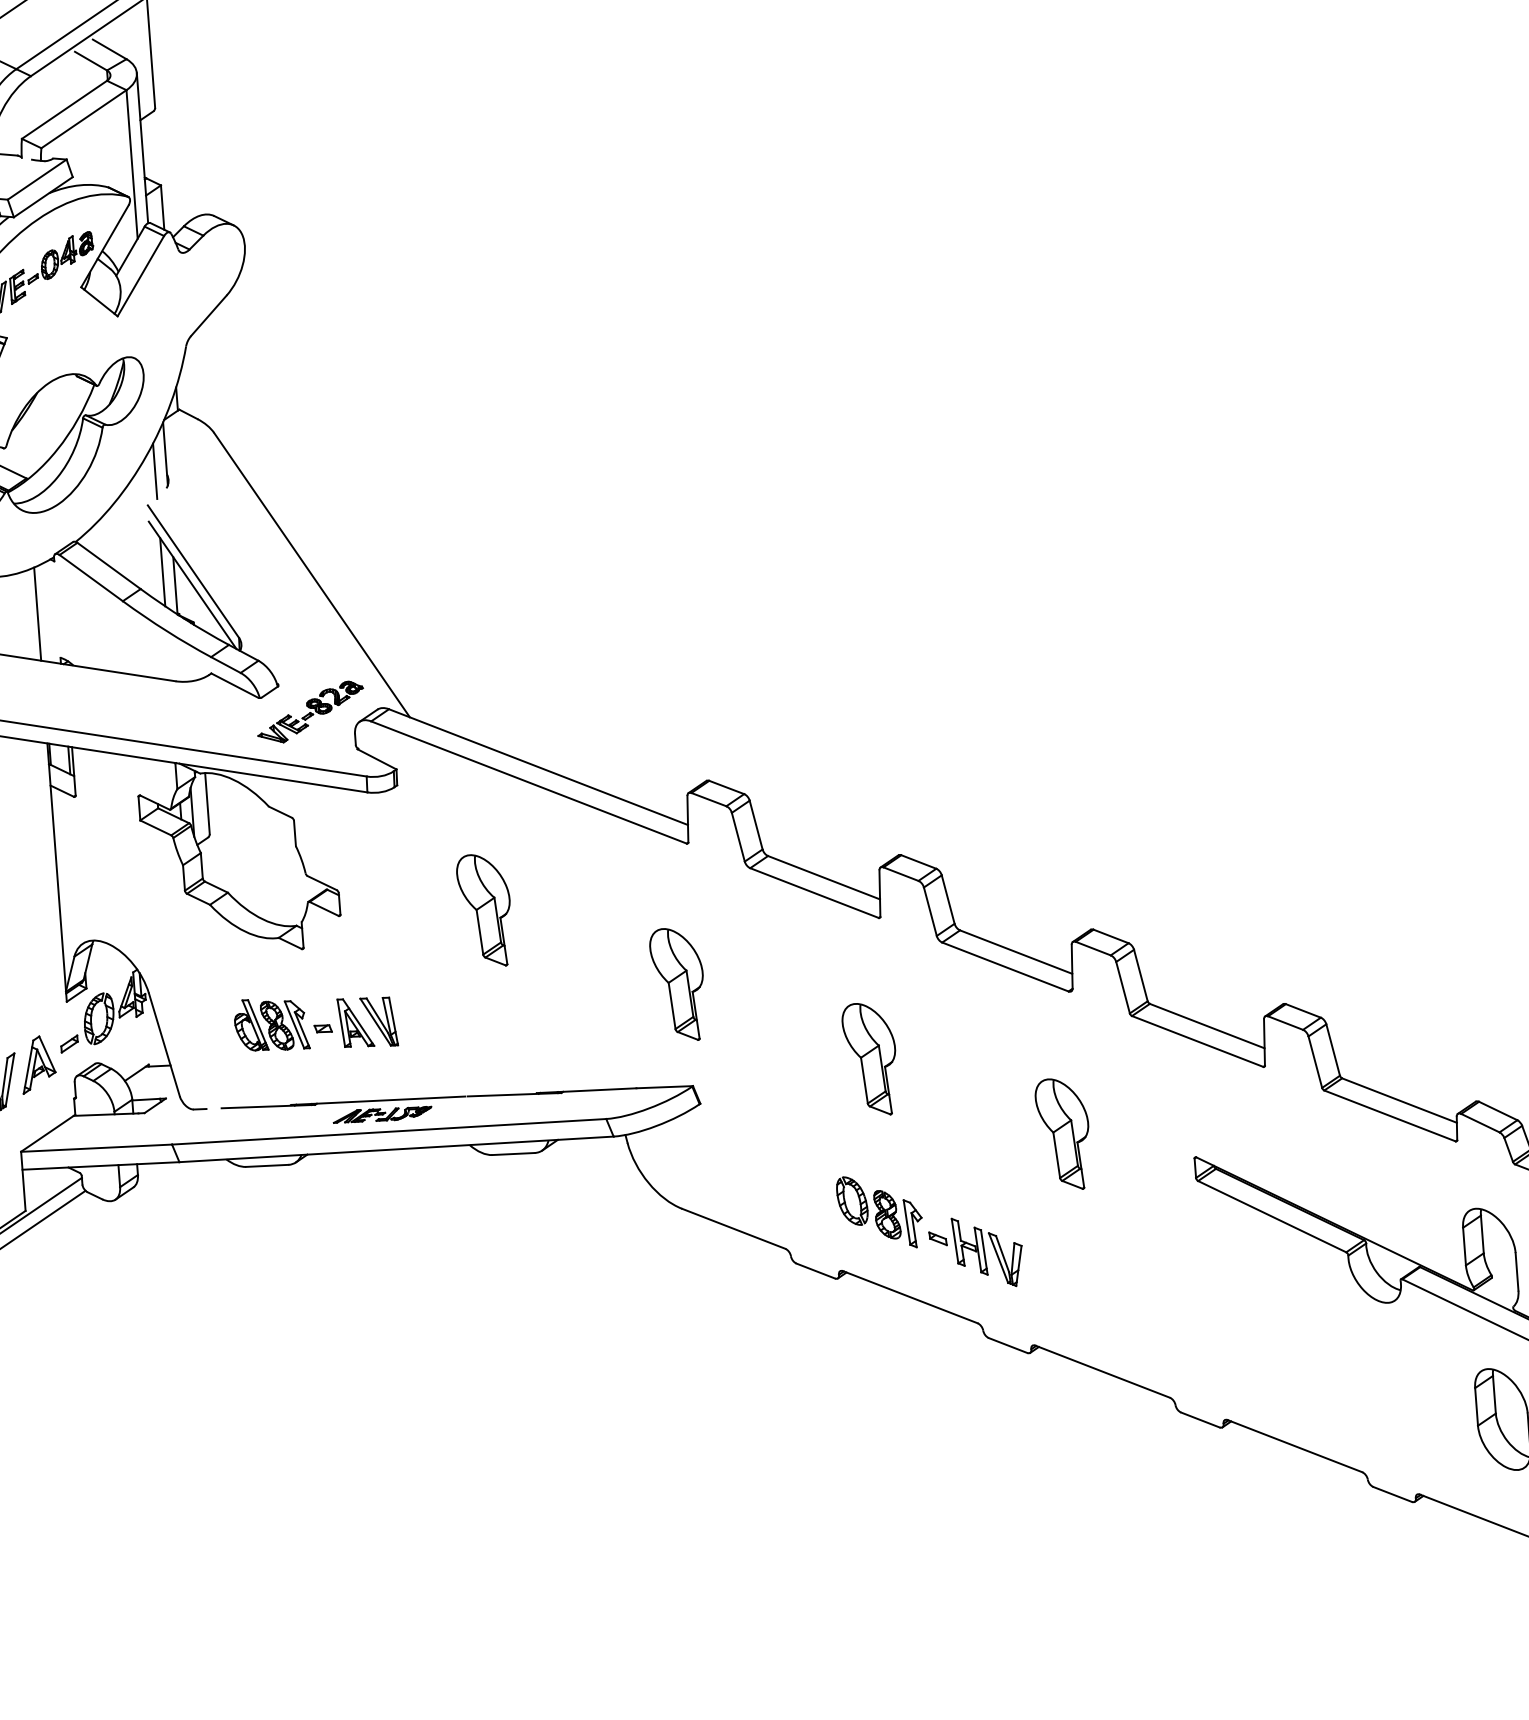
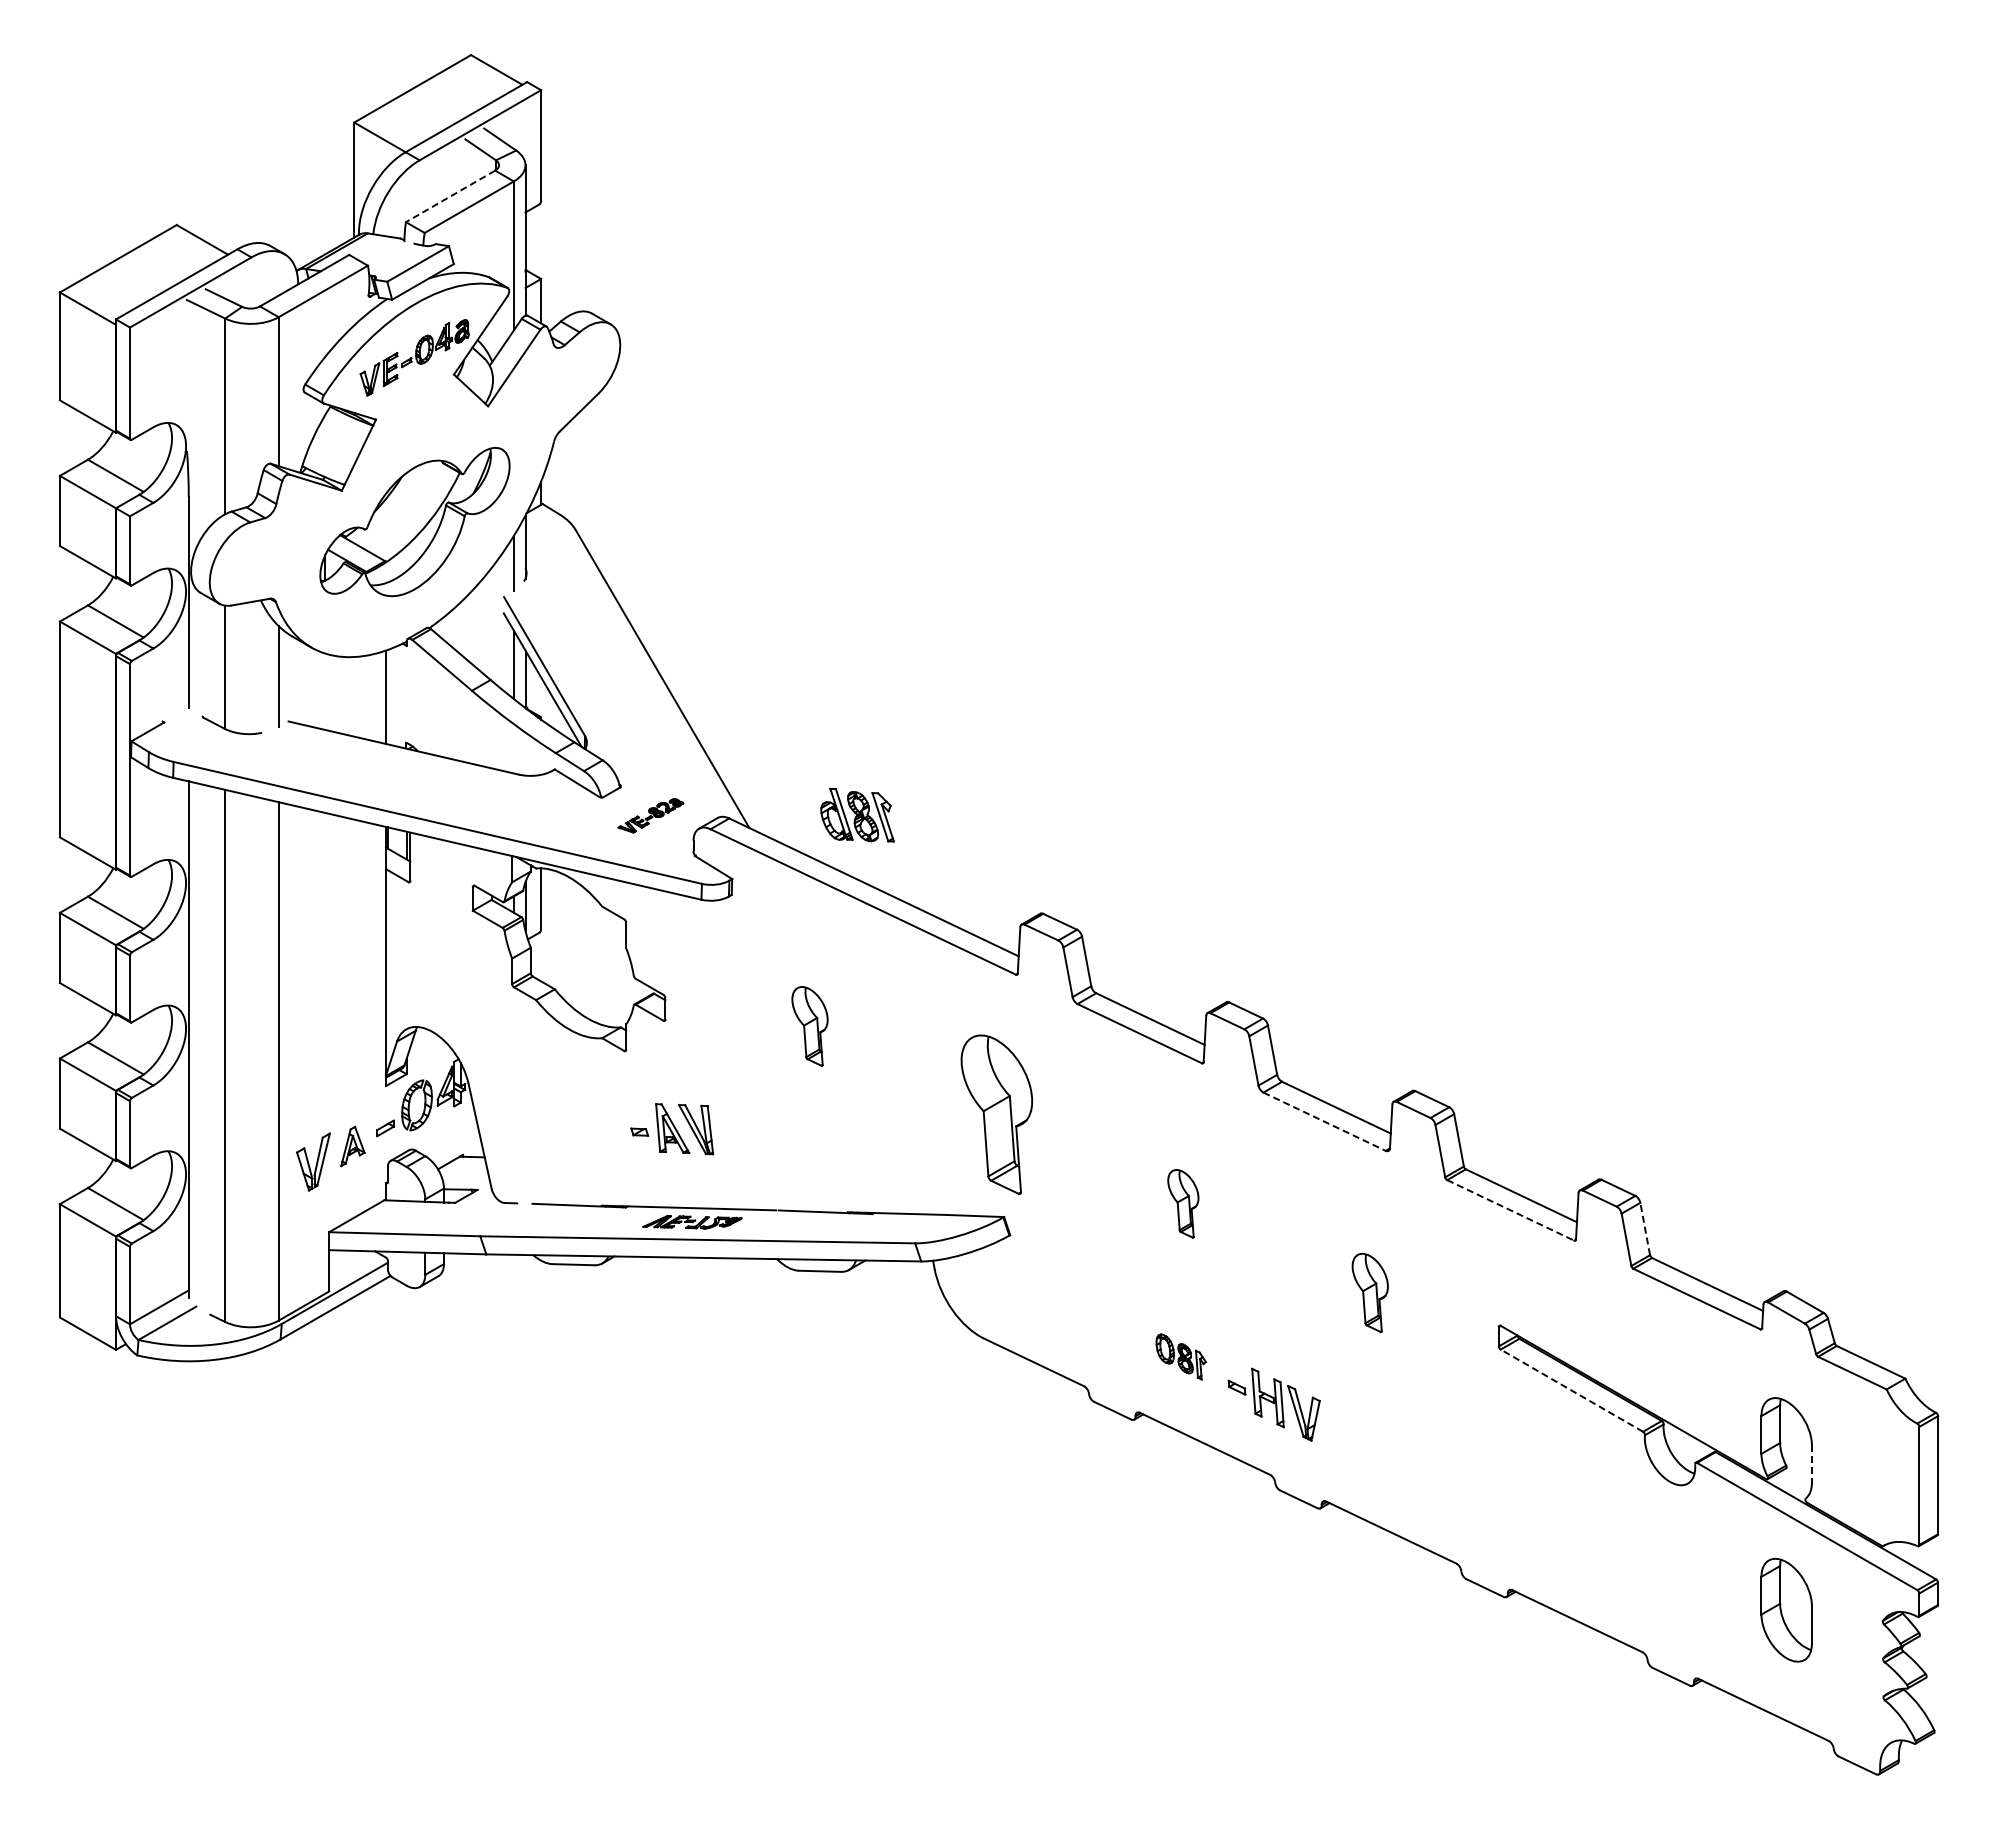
line: (64, 109) -> (450, 196), solid -> dashed
part: (310, 712) -> (650, 815), size x0.6
part: (484, 910) -> (809, 1026), size x0.7
line: (1005, 966) -> (1324, 1121), solid -> dashed
part: (678, 984) -> (997, 1114), size x1.4
part: (271, 1023) -> (857, 814), moved
line: (1198, 1041) -> (1511, 1210), solid -> dashed
line: (1333, 1050) -> (1645, 1229), solid -> dashed
part: (870, 1059) -> (1183, 1203), size x0.6
part: (37, 1064) -> (352, 1146), size x0.7
part: (1063, 1133) -> (1370, 1292), size x0.7
part: (880, 1211) -> (1181, 1356), size x0.6
line: (1271, 1216) -> (1571, 1390), solid -> dashed
line: (1516, 1272) -> (1811, 1464), solid -> dashed

